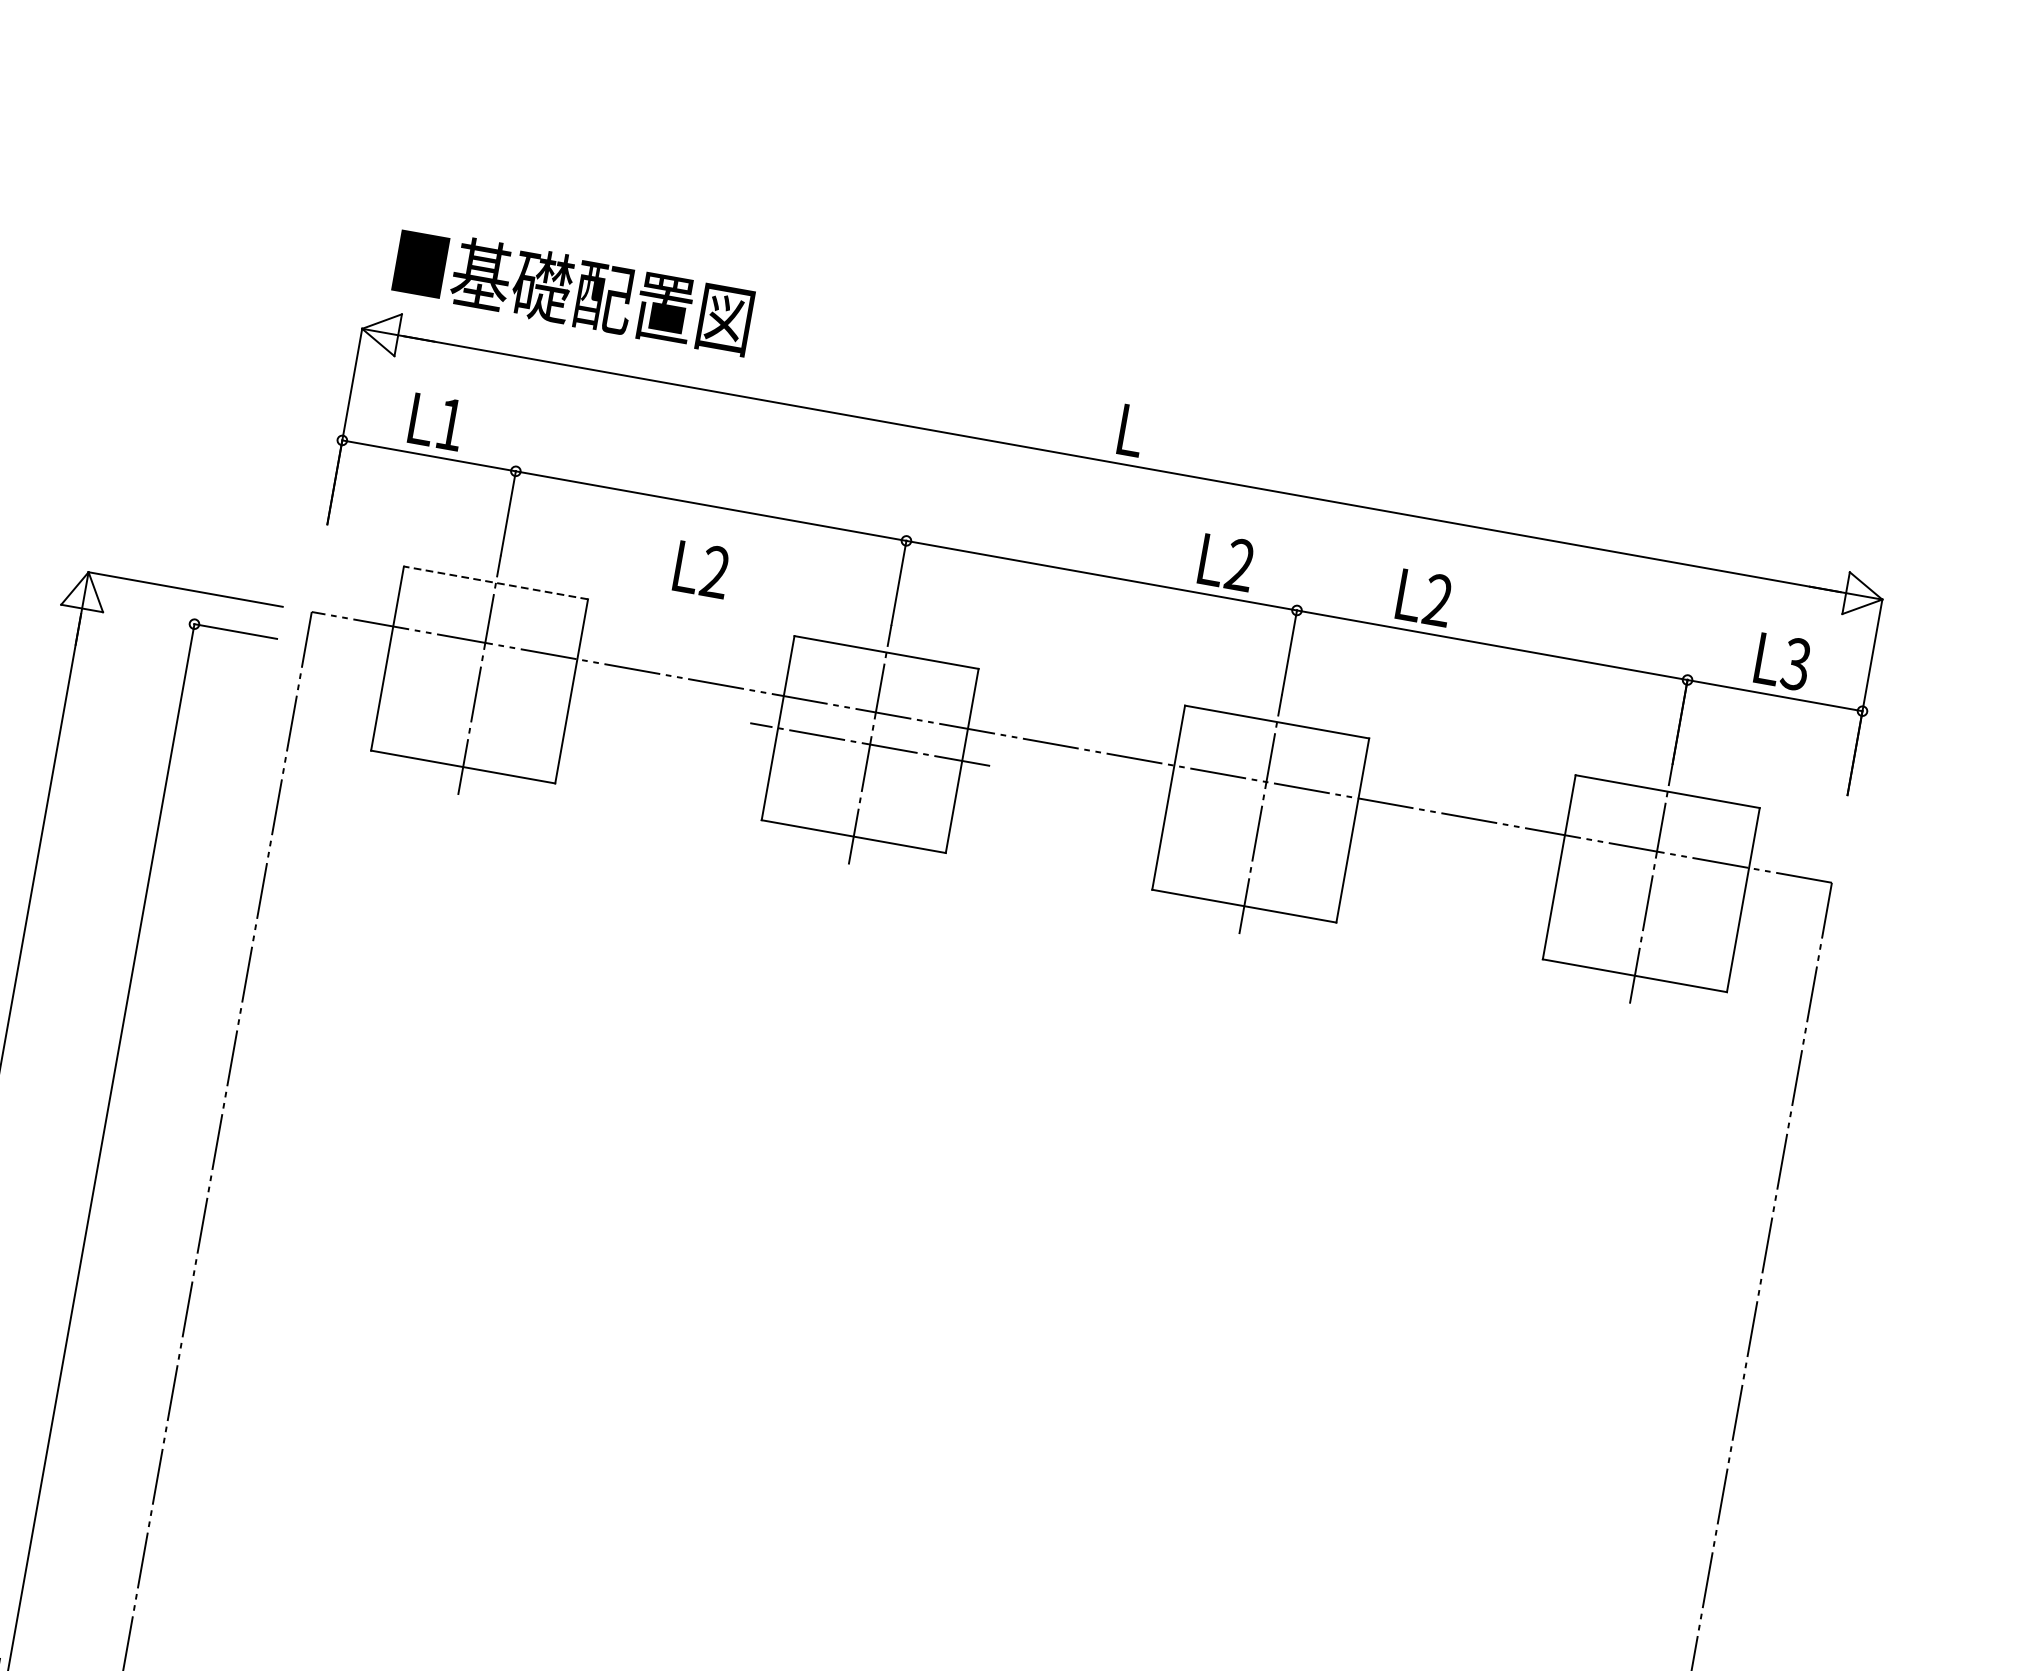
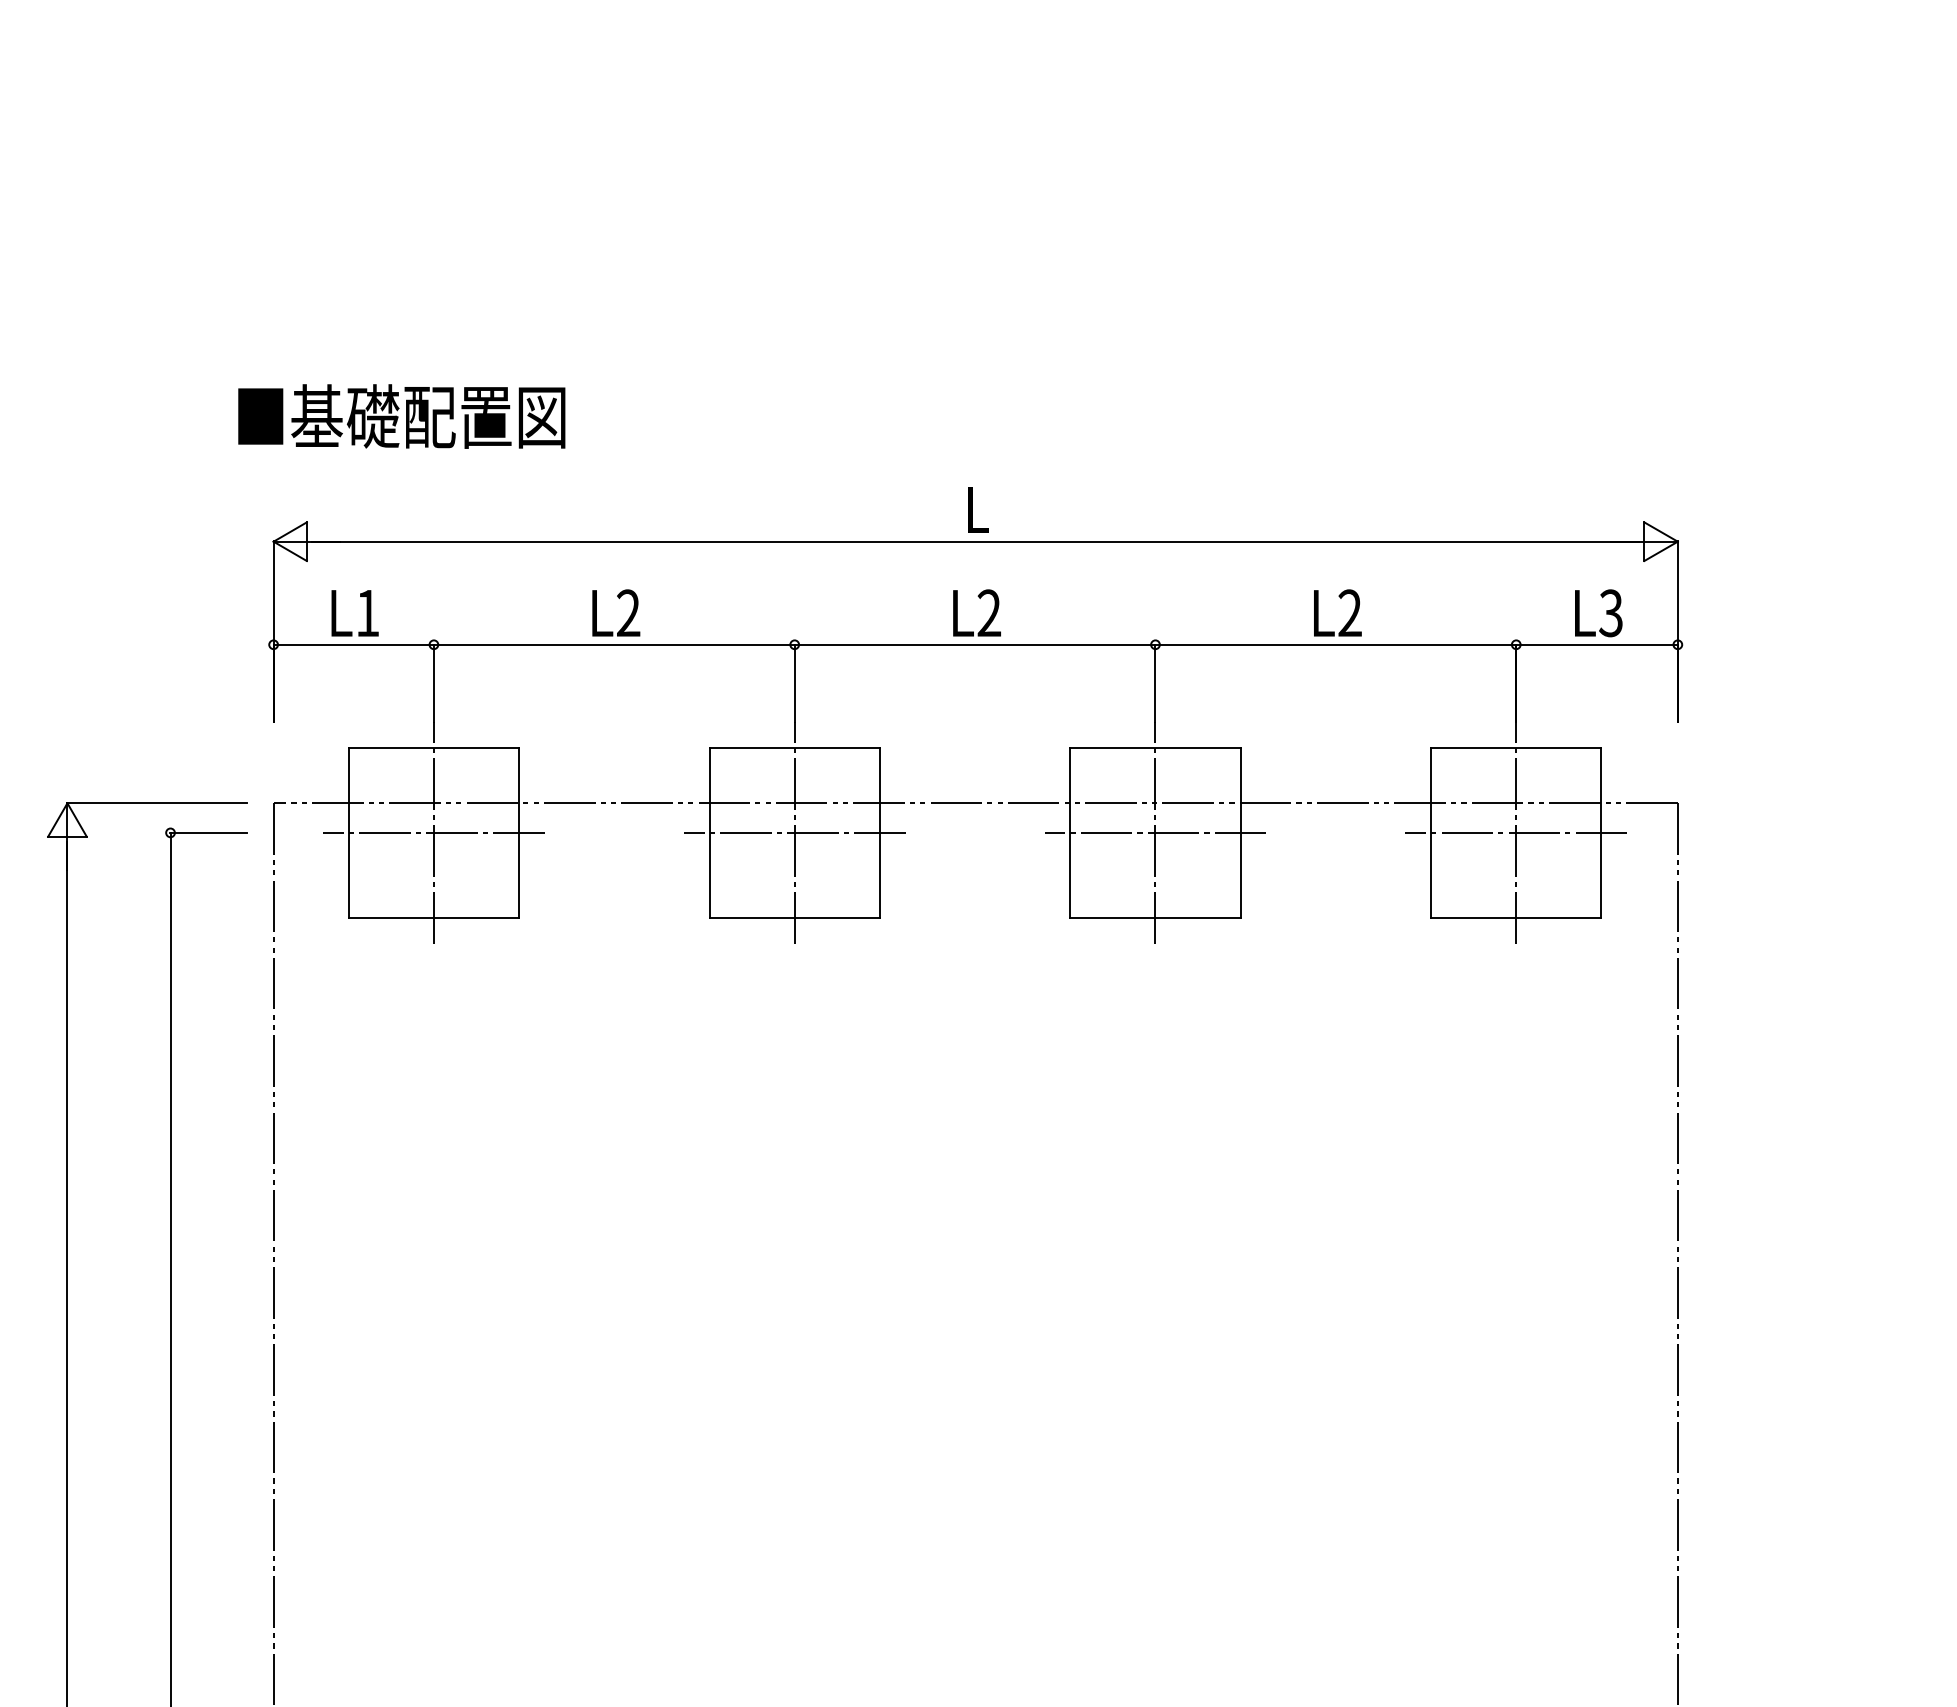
text: (573, 291) -> (401, 416), moved
text: (1226, 561) -> (976, 612), moved
text: (702, 569) -> (616, 612), moved
line: (495, 582) -> (433, 747), dashed -> solid
text: (1424, 597) -> (1337, 612), moved
line: (479, 674) -> (433, 832), added
line: (1260, 813) -> (1155, 832), added
line: (1651, 883) -> (1516, 832), added

